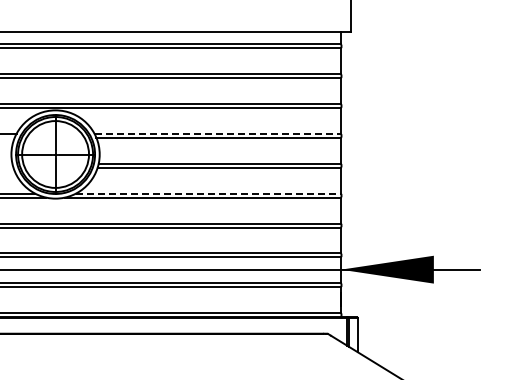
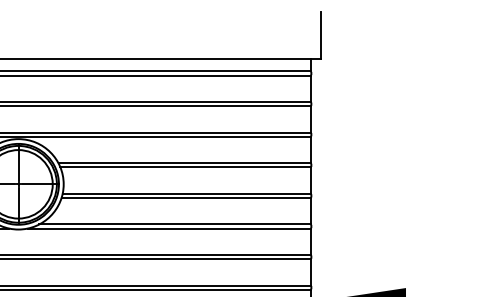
line: (218, 133) -> (185, 162), dashed -> solid
line: (208, 193) -> (175, 224), dashed -> solid

